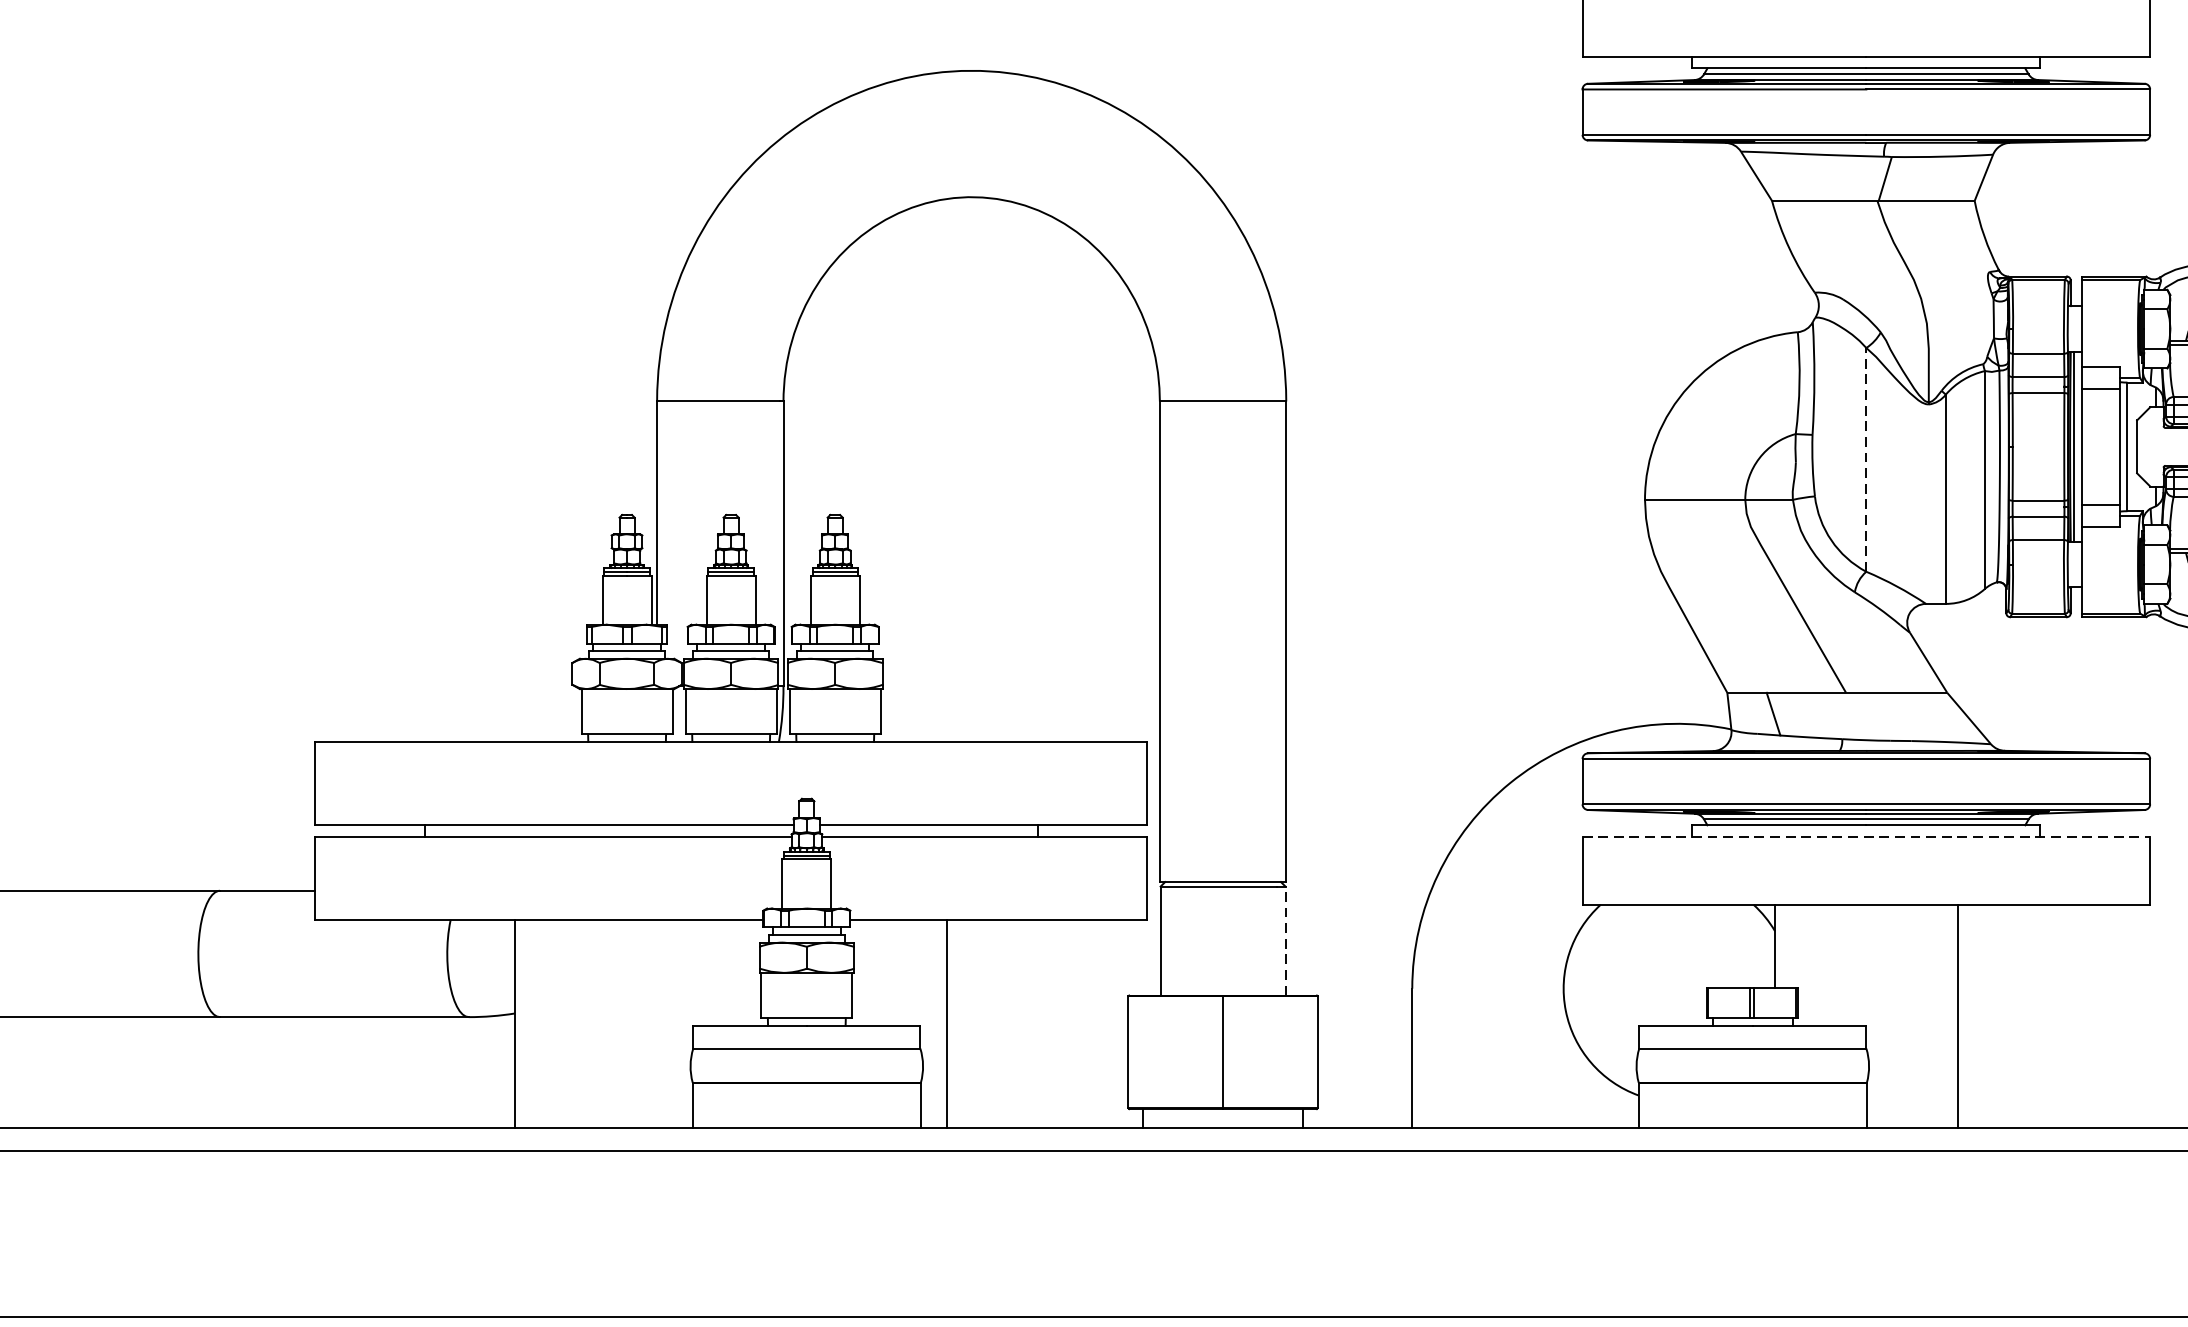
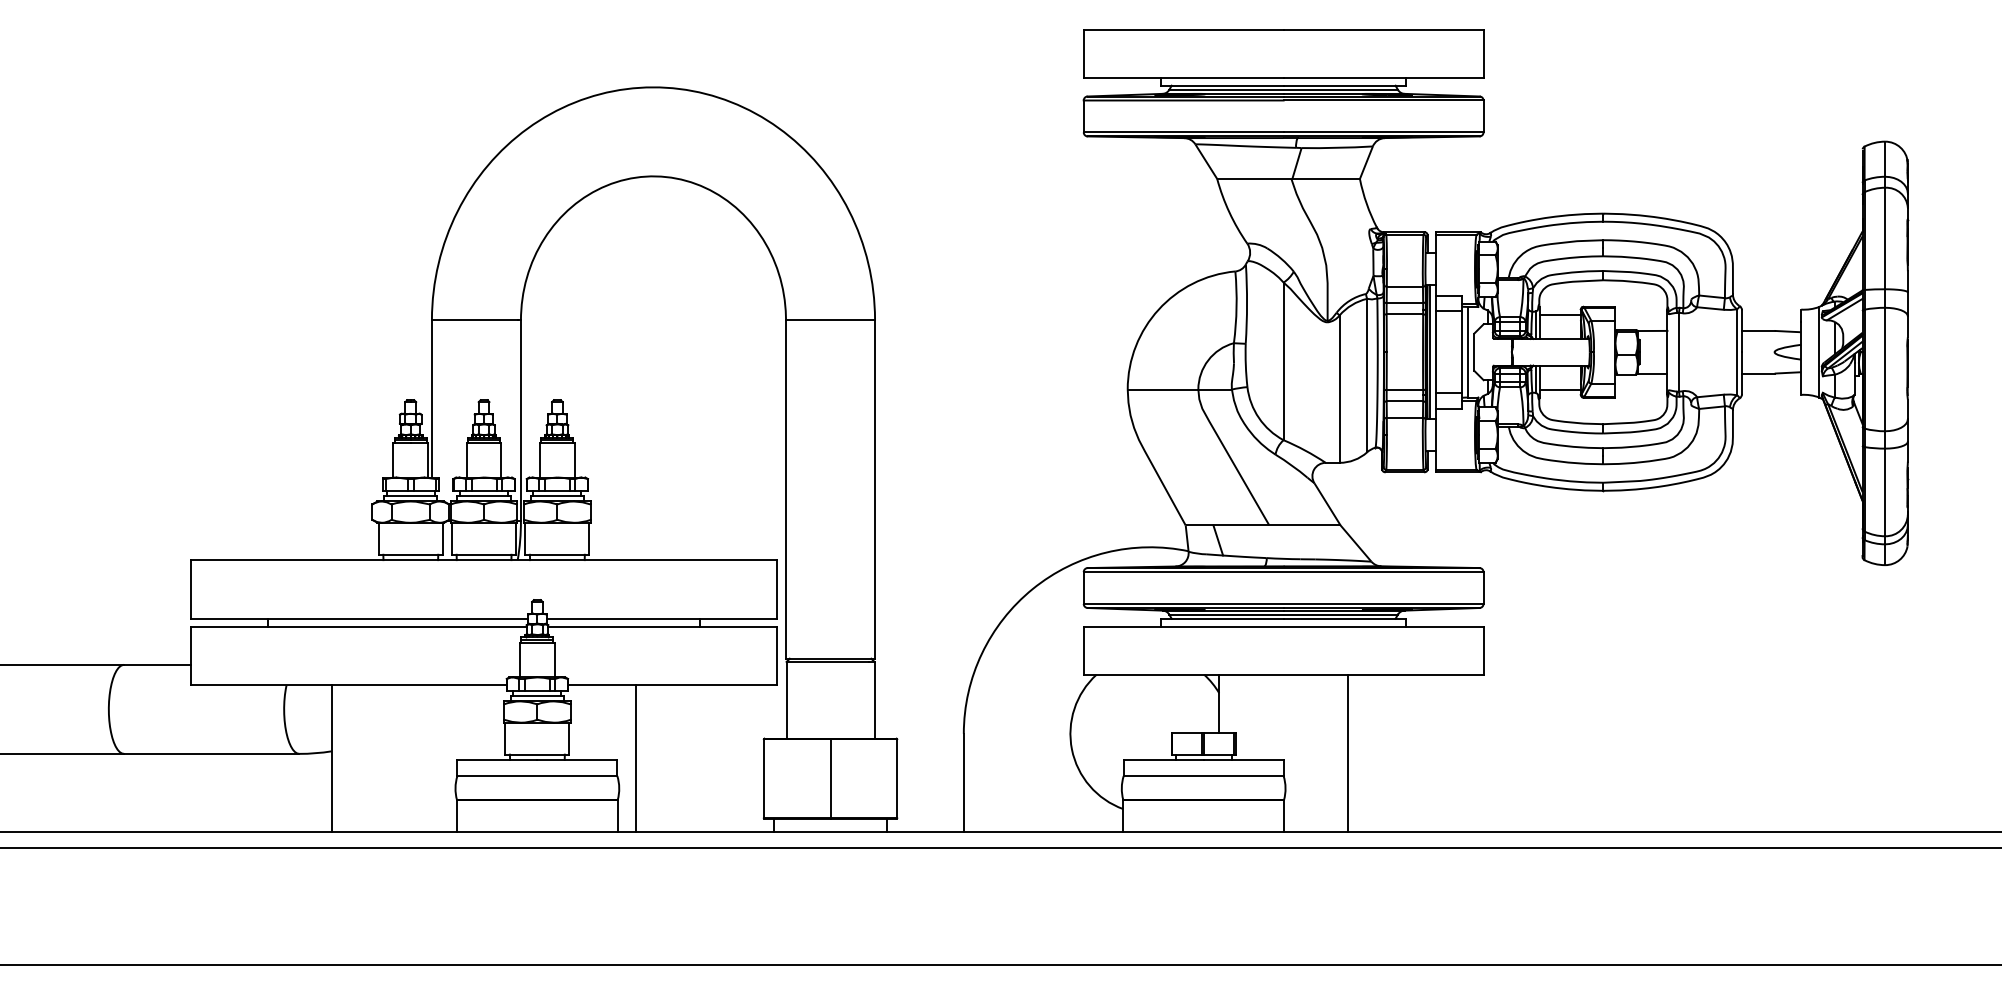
line: (1866, 460) -> (1283, 361), dashed -> solid
line: (1866, 836) -> (1283, 626), dashed -> solid
line: (1285, 939) -> (874, 699), dashed -> solid

